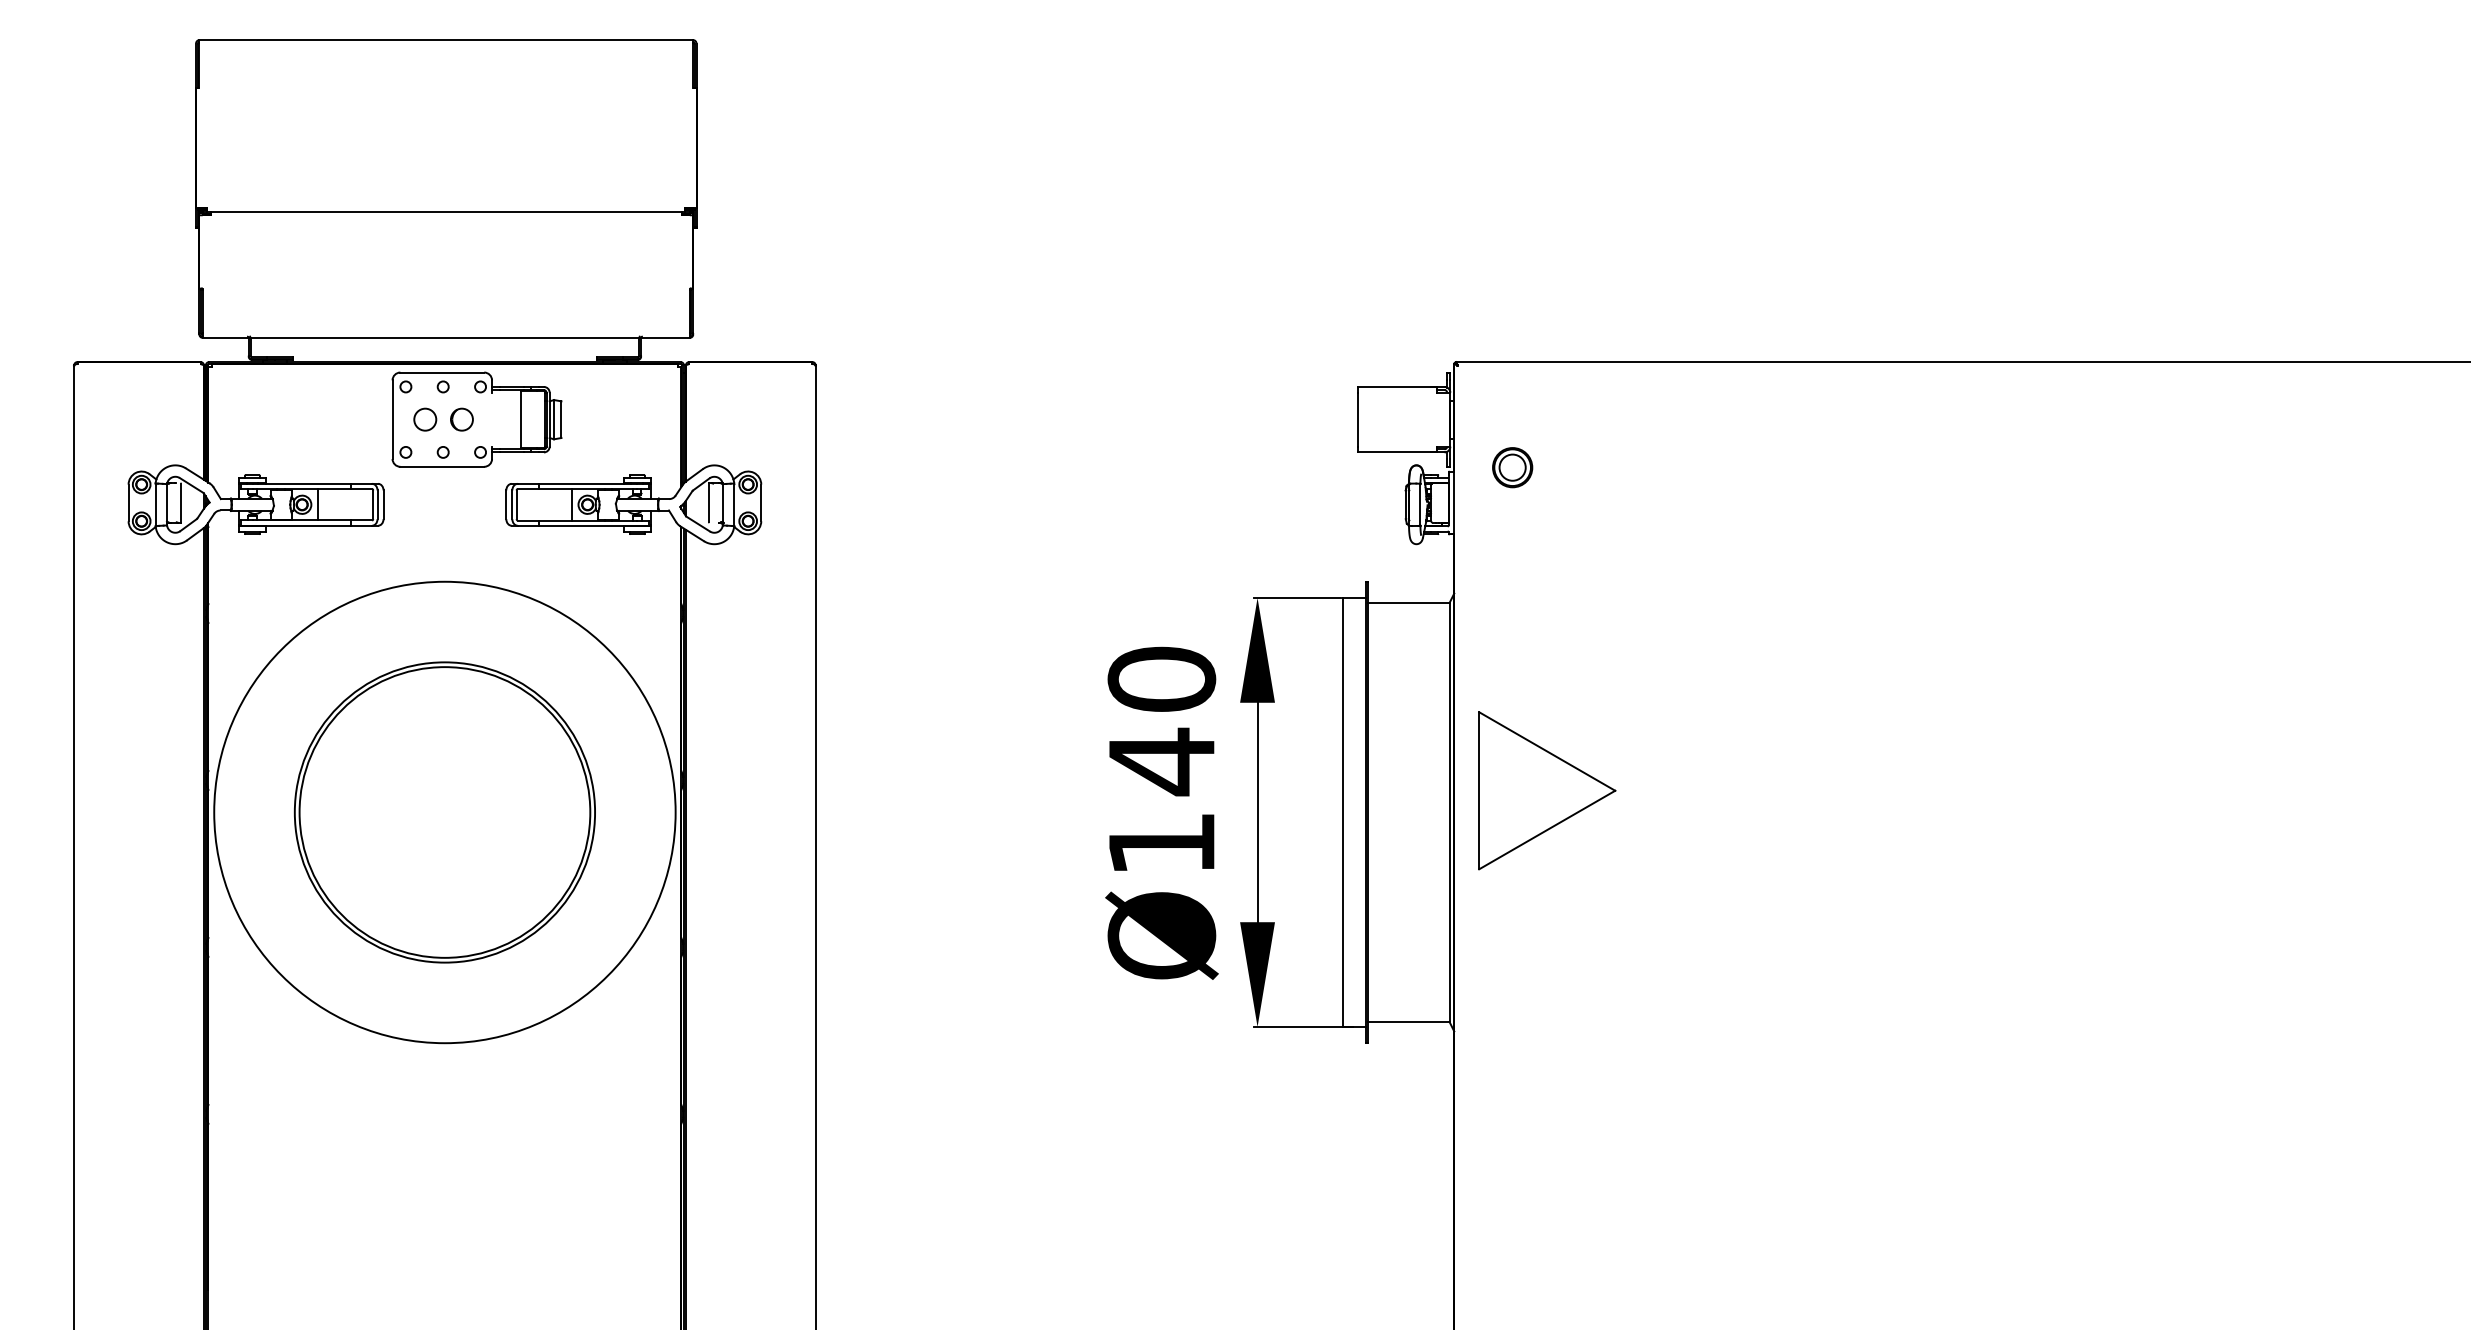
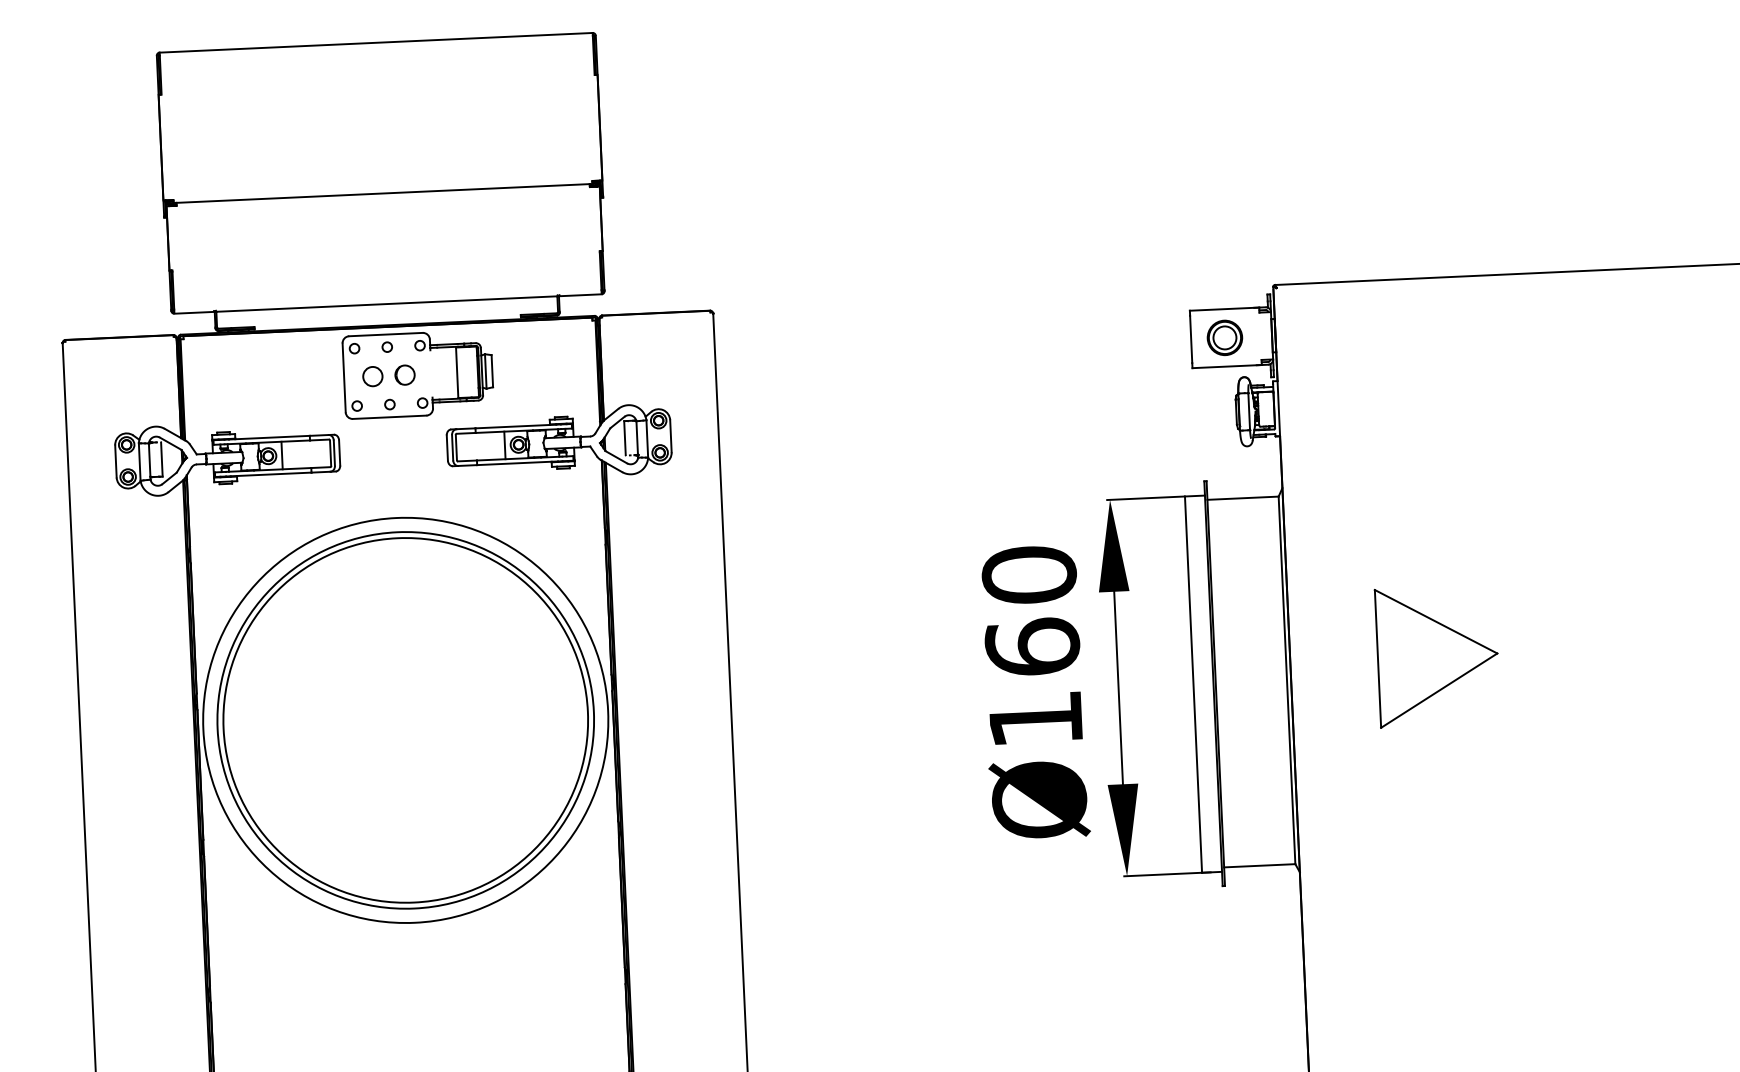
part: (1512, 467) -> (1224, 337), moved
text: (1161, 761) -> (1032, 647), Ø140 -> Ø160
part: (1547, 790) -> (1437, 655), moved
part: (444, 812) -> (405, 720), size x1.43

